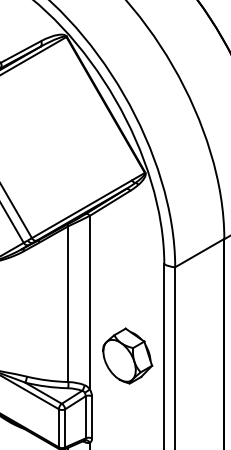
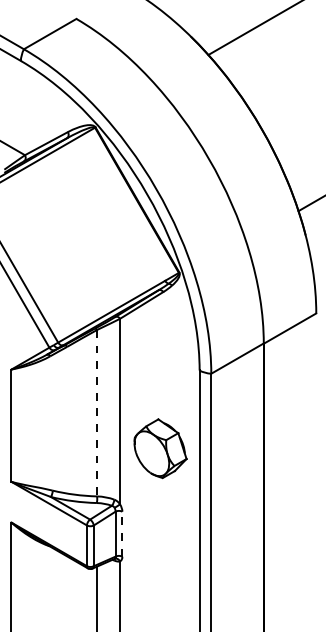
line: (68, 304) -> (97, 413), solid -> dashed
part: (127, 355) -> (160, 448), moved
line: (92, 416) -> (122, 533), solid -> dashed

